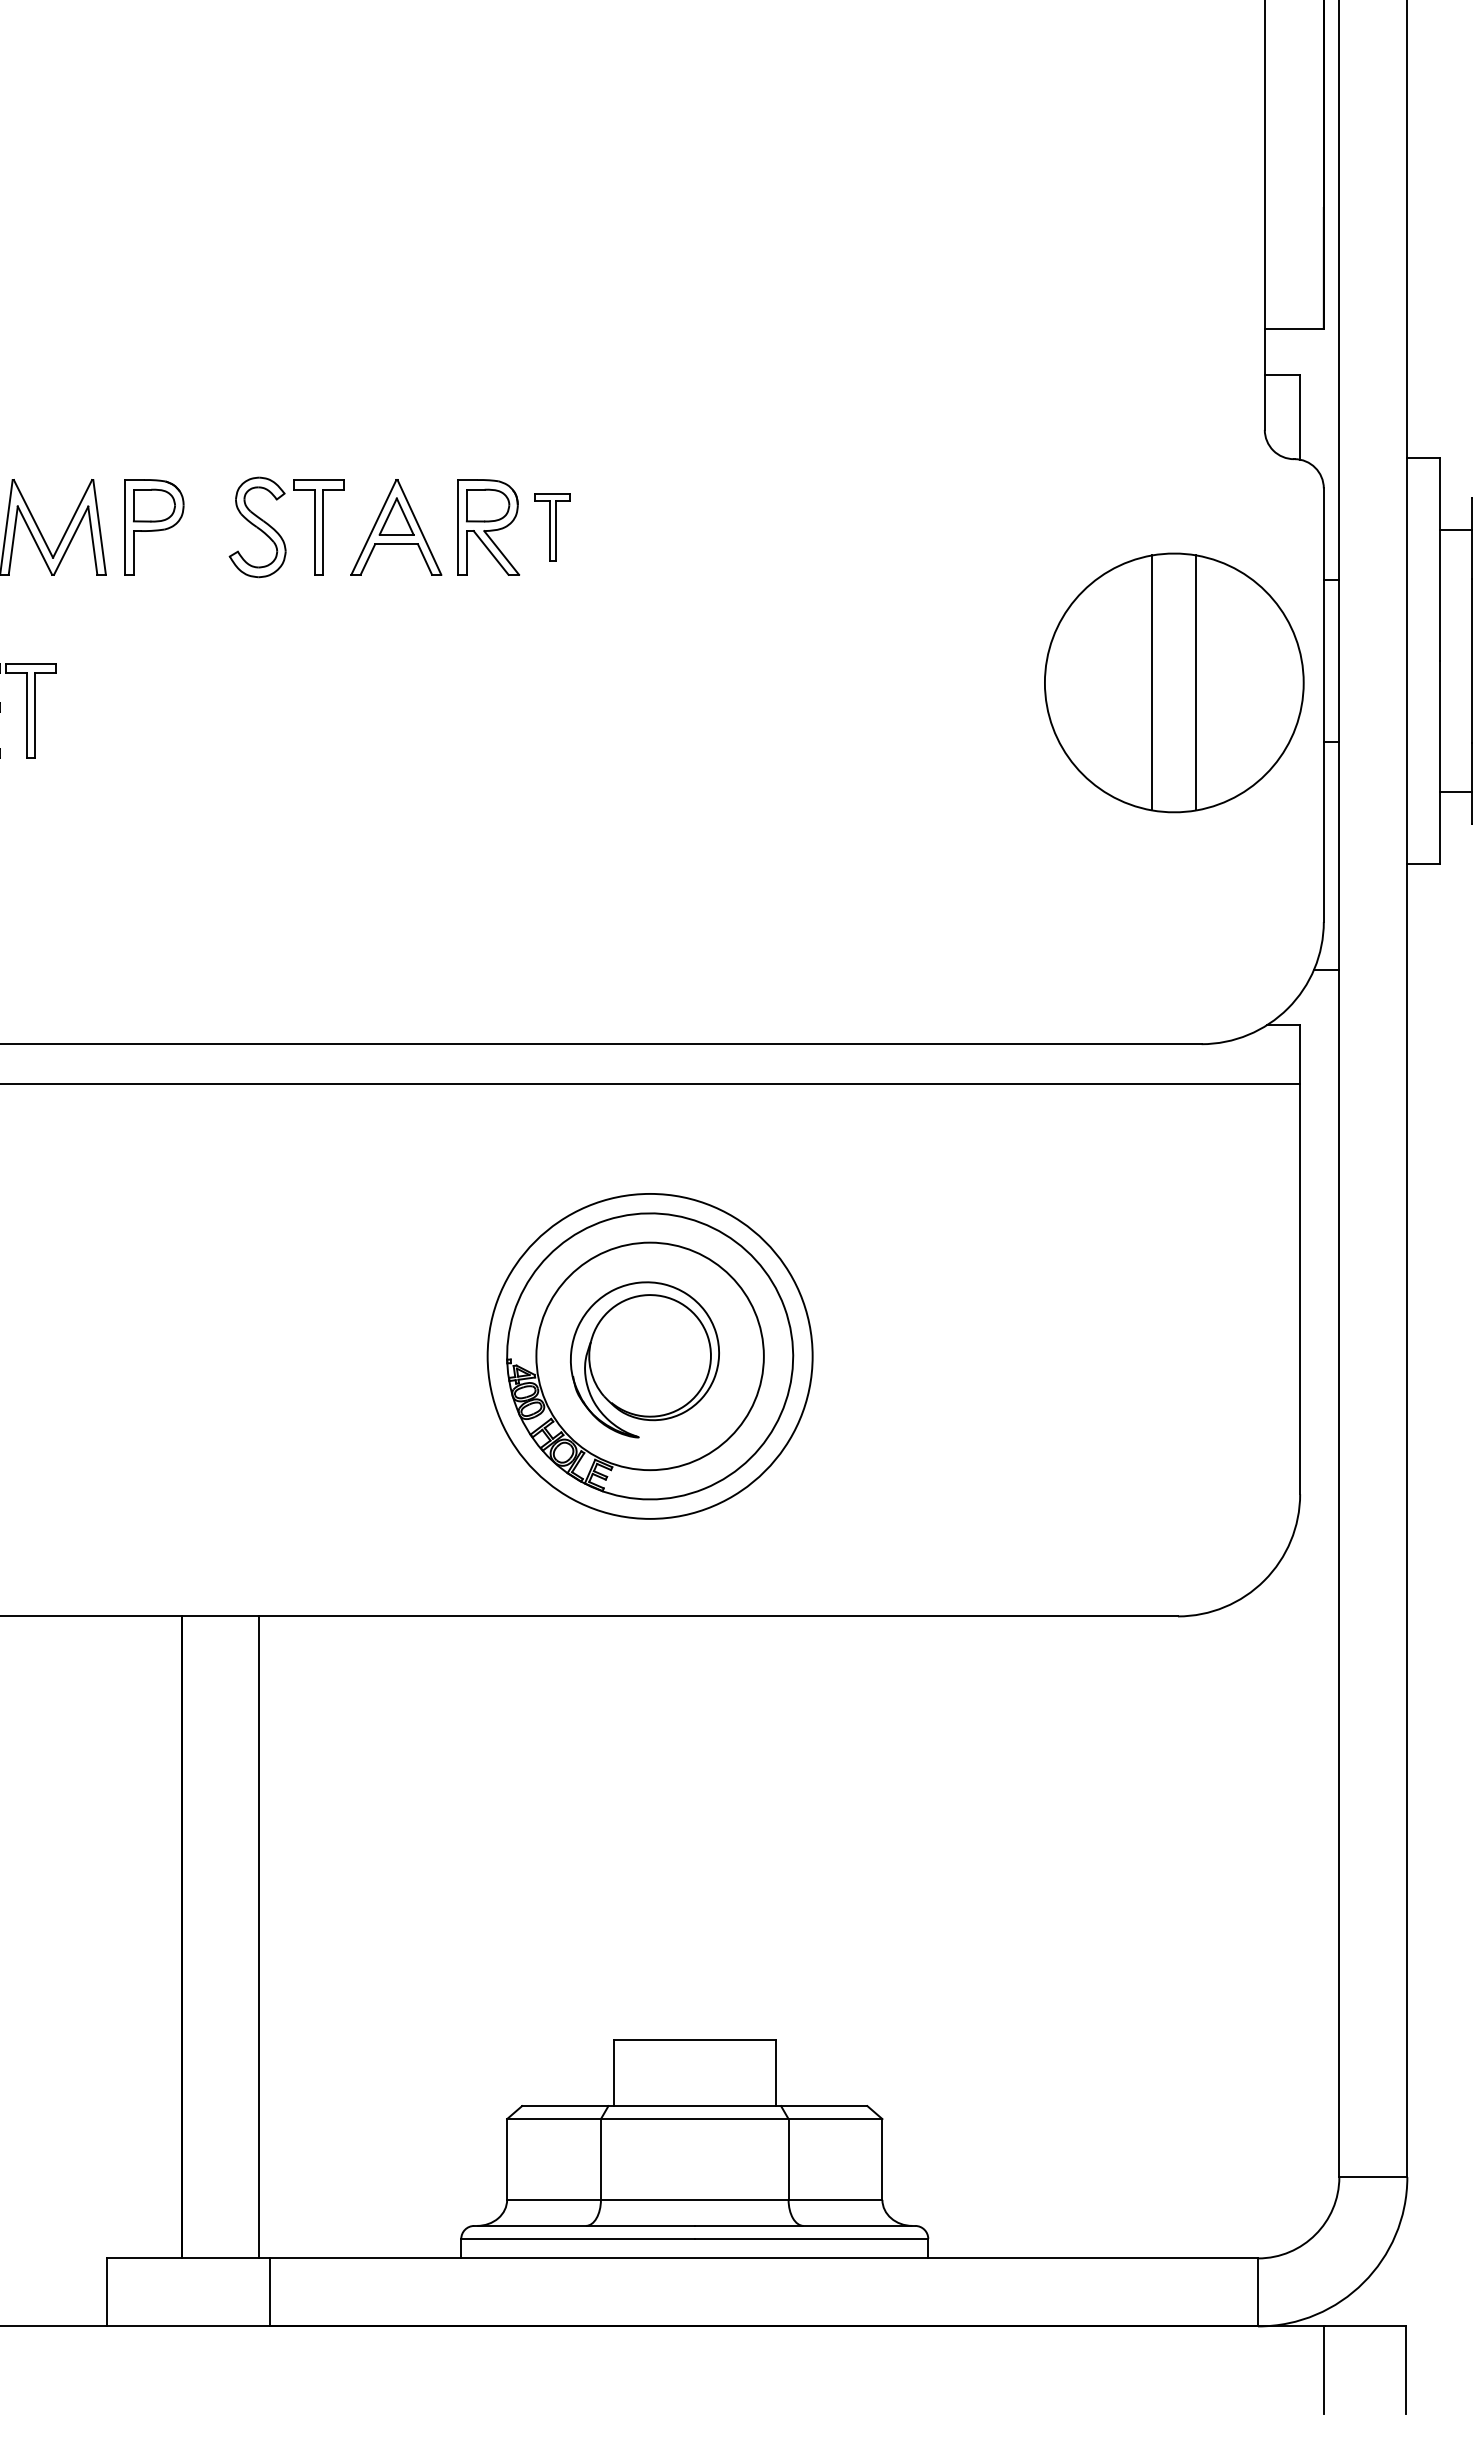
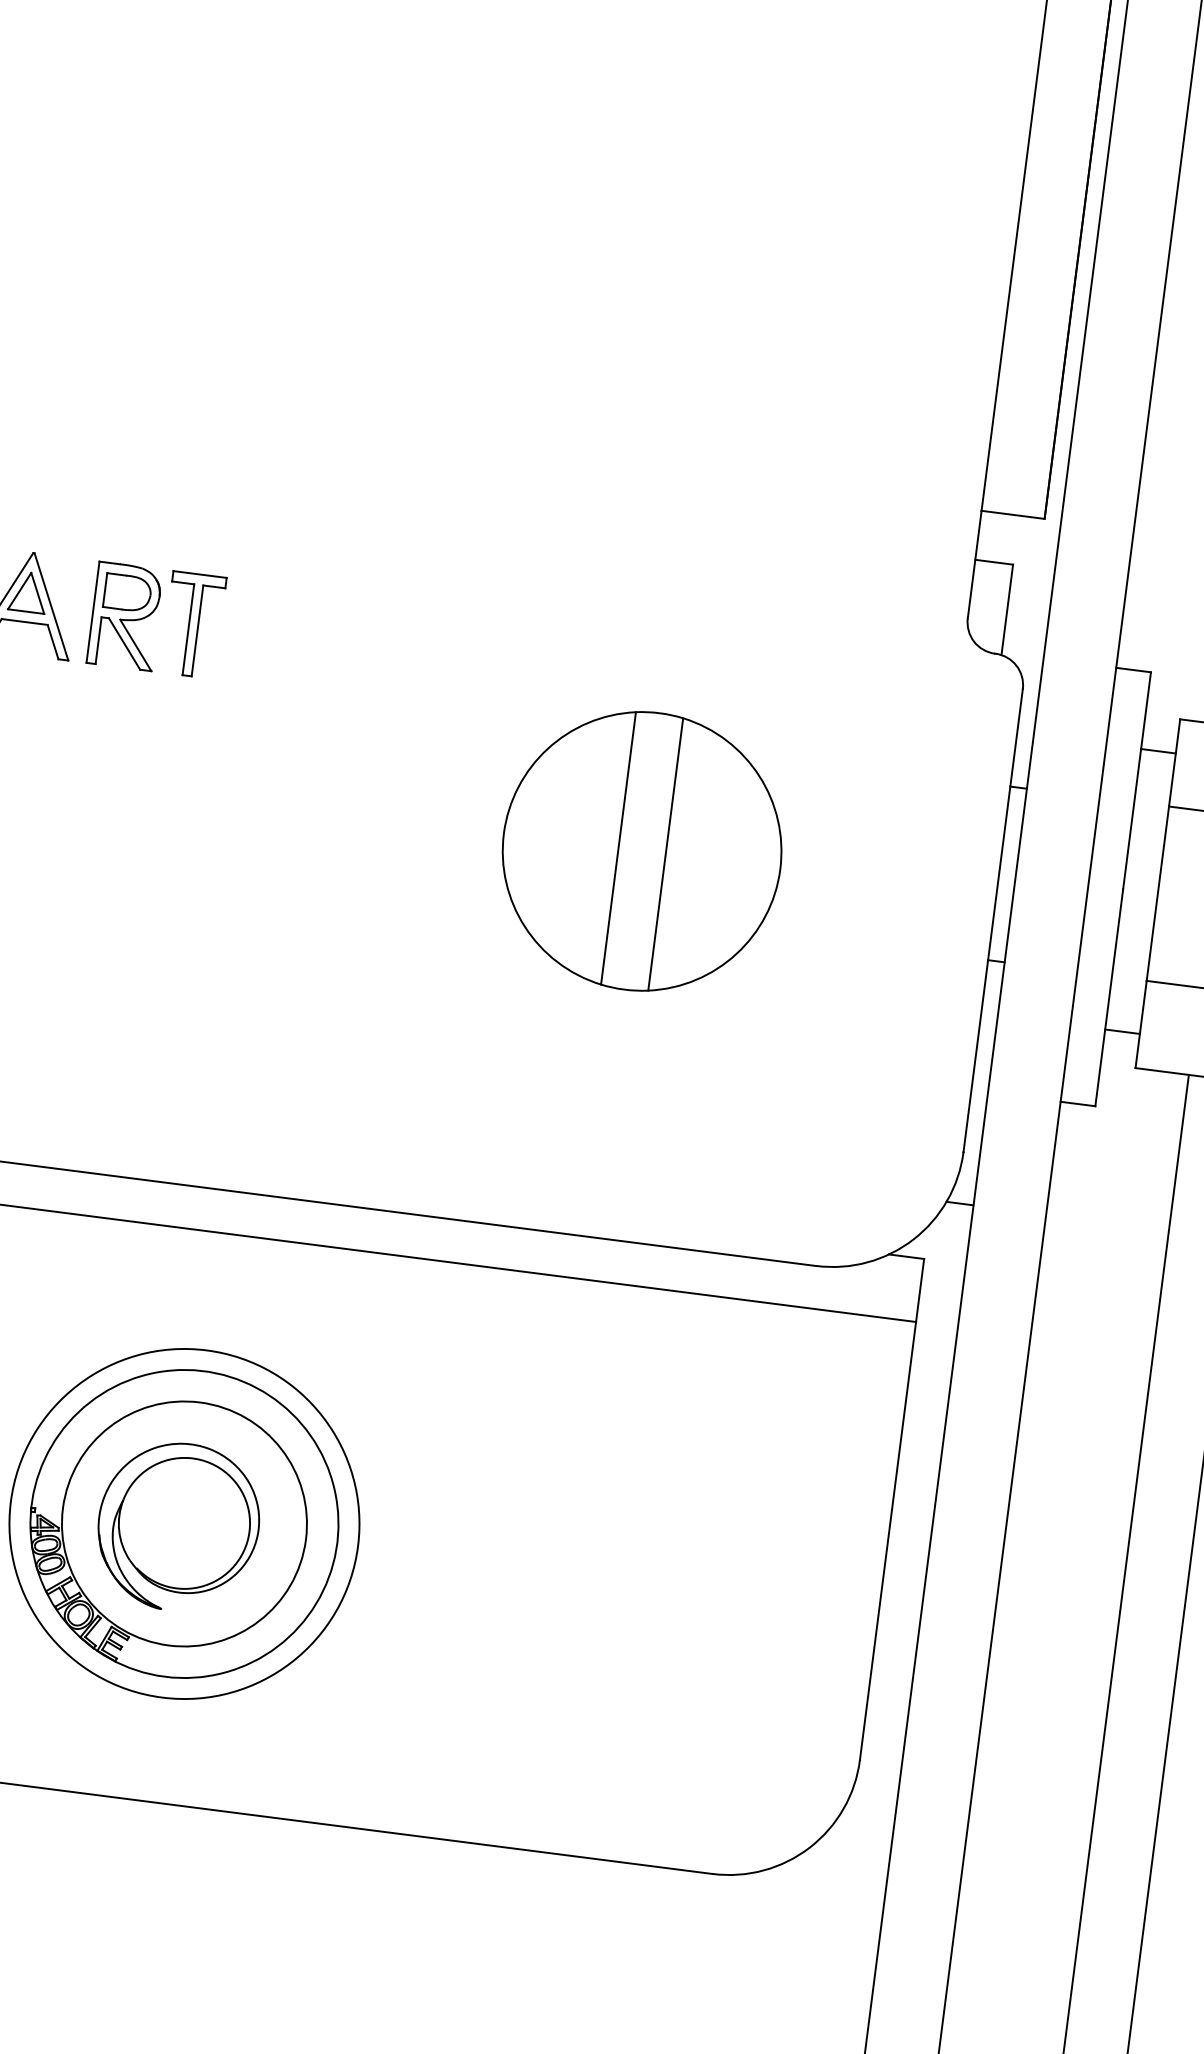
part: (552, 527) -> (193, 625), size x1.43
part: (1174, 682) -> (642, 850), moved

